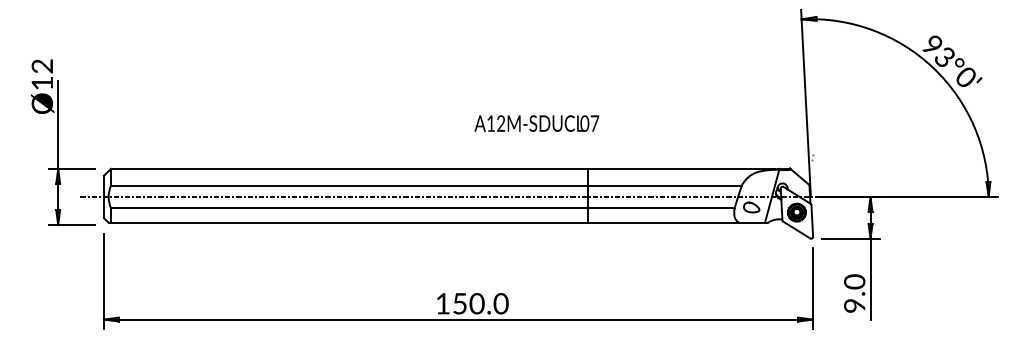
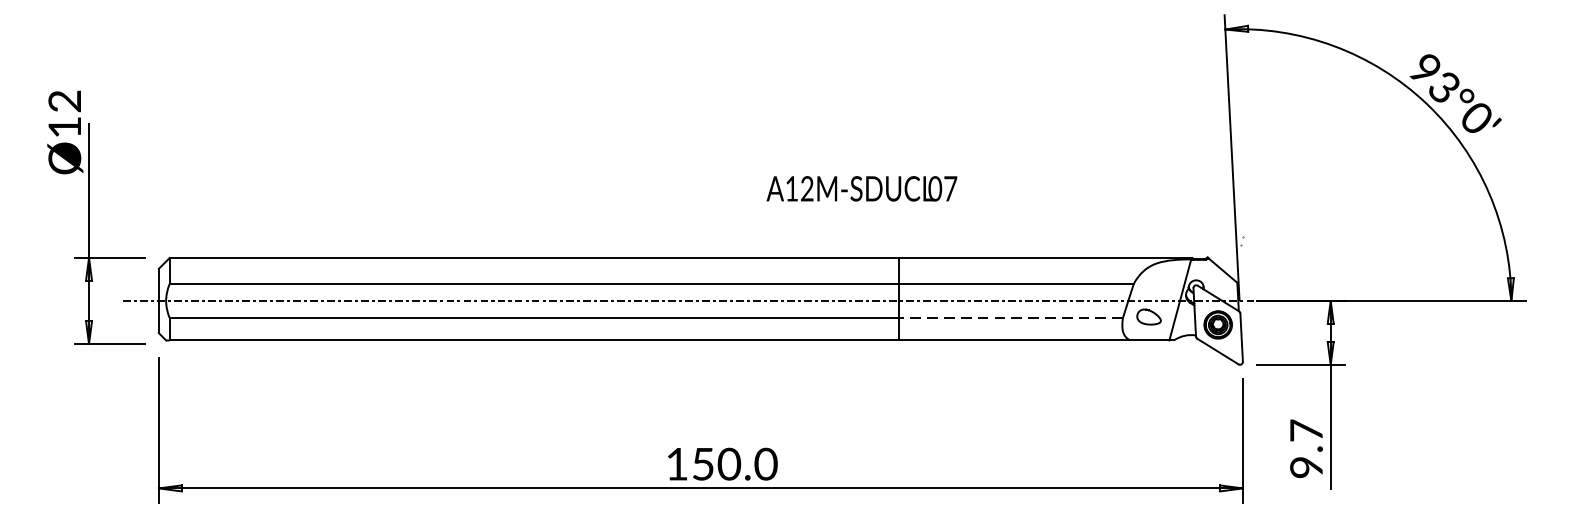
text: (536, 123) -> (861, 188), moved
line: (660, 208) -> (1009, 318), solid -> dashed
text: (854, 281) -> (1306, 430), 9.0 -> 9.7

